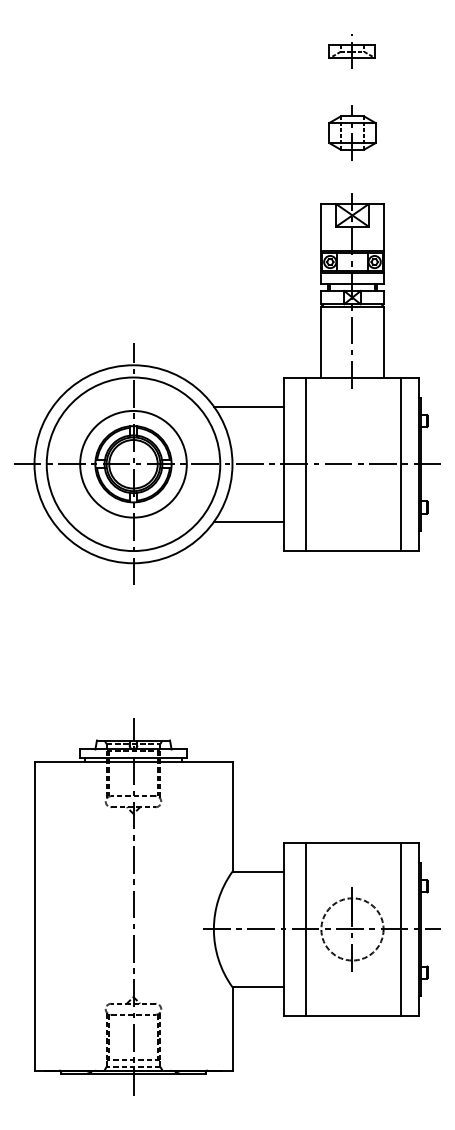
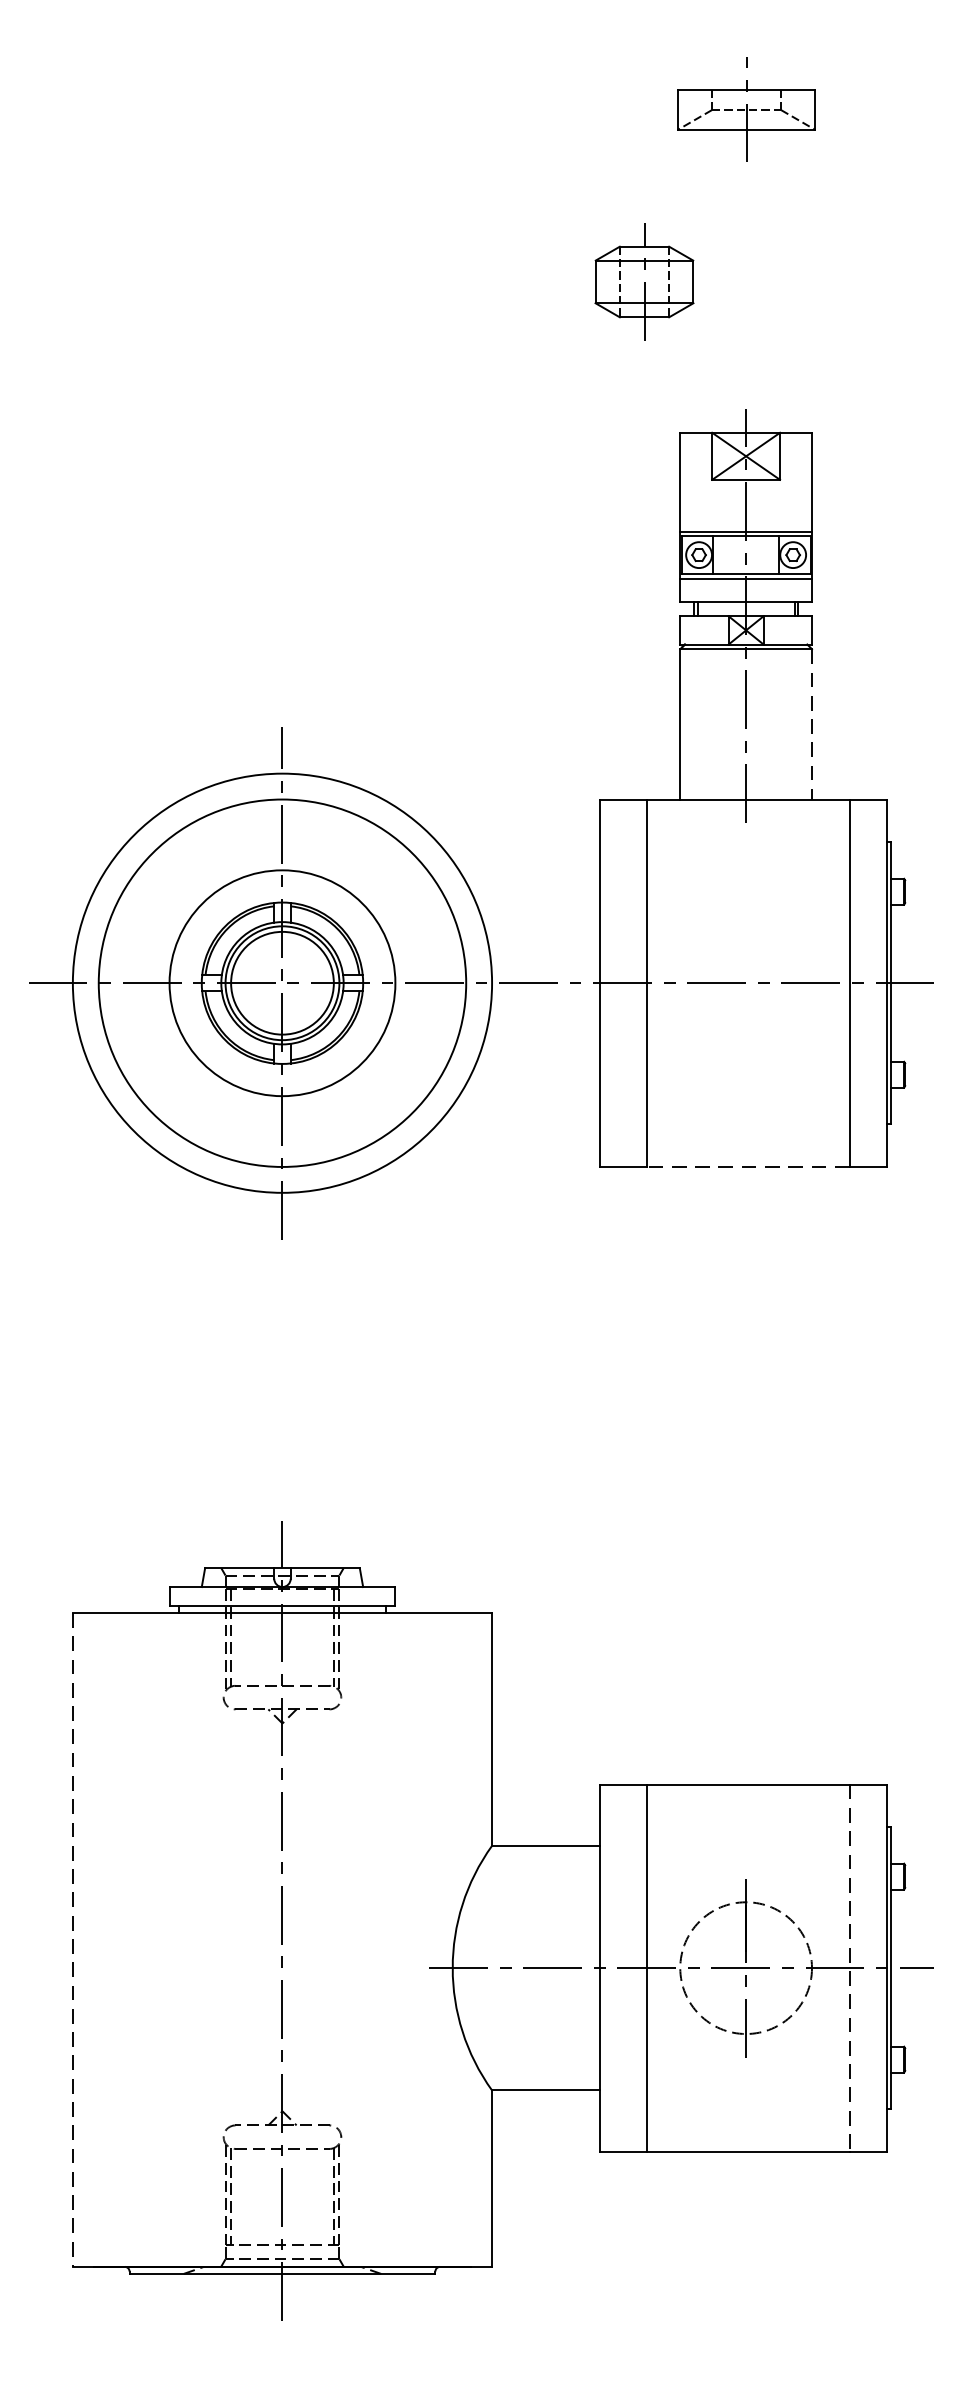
part: (351, 51) -> (744, 109), size x1.4
part: (352, 132) -> (644, 280), moved
line: (383, 342) -> (811, 725), solid -> dashed
line: (248, 406) -> (525, 860), removed
line: (248, 522) -> (525, 1106), removed
line: (353, 550) -> (748, 1165), solid -> dashed
line: (34, 916) -> (72, 1940), solid -> dashed
line: (401, 929) -> (849, 1968), solid -> dashed

